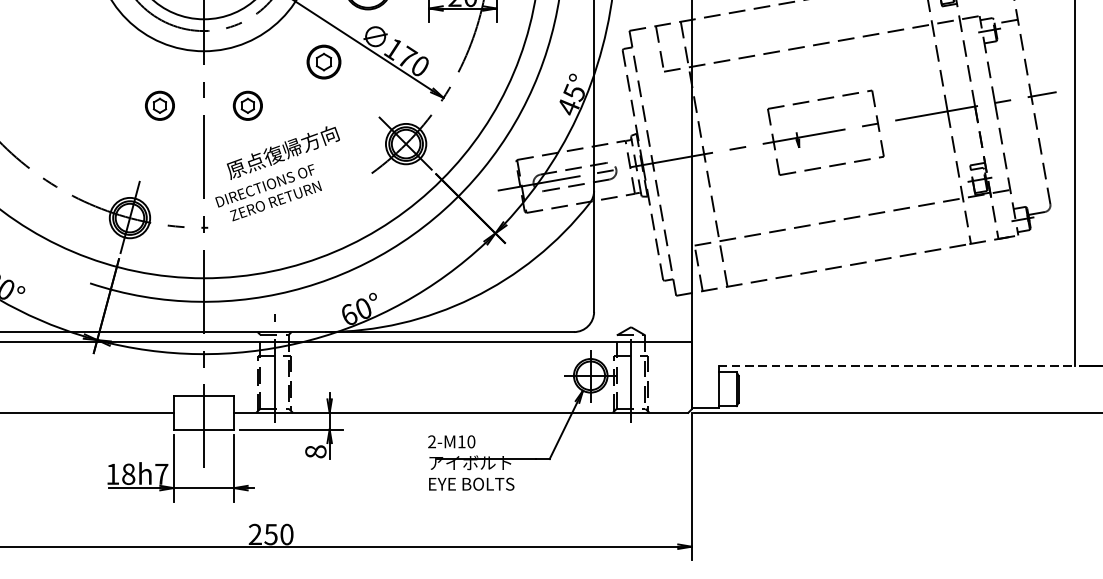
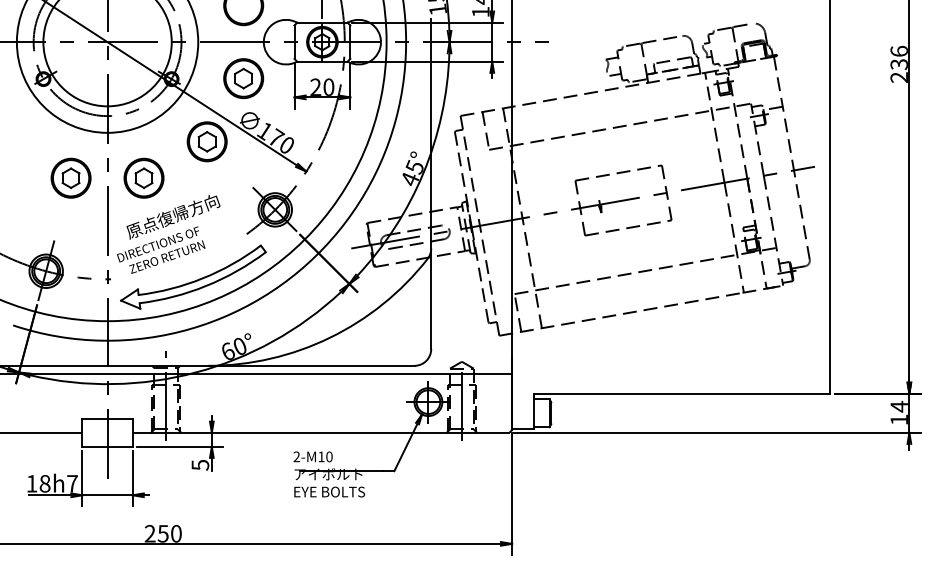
part: (323, 61) -> (206, 141), size x1.43
part: (159, 105) -> (70, 177), size x1.67
part: (247, 105) -> (143, 177), size x1.67
part: (307, 224) -> (193, 276), added
line: (896, 365) -> (682, 393), dashed -> solid
text: (315, 451) -> (200, 464), 8 -> 5

